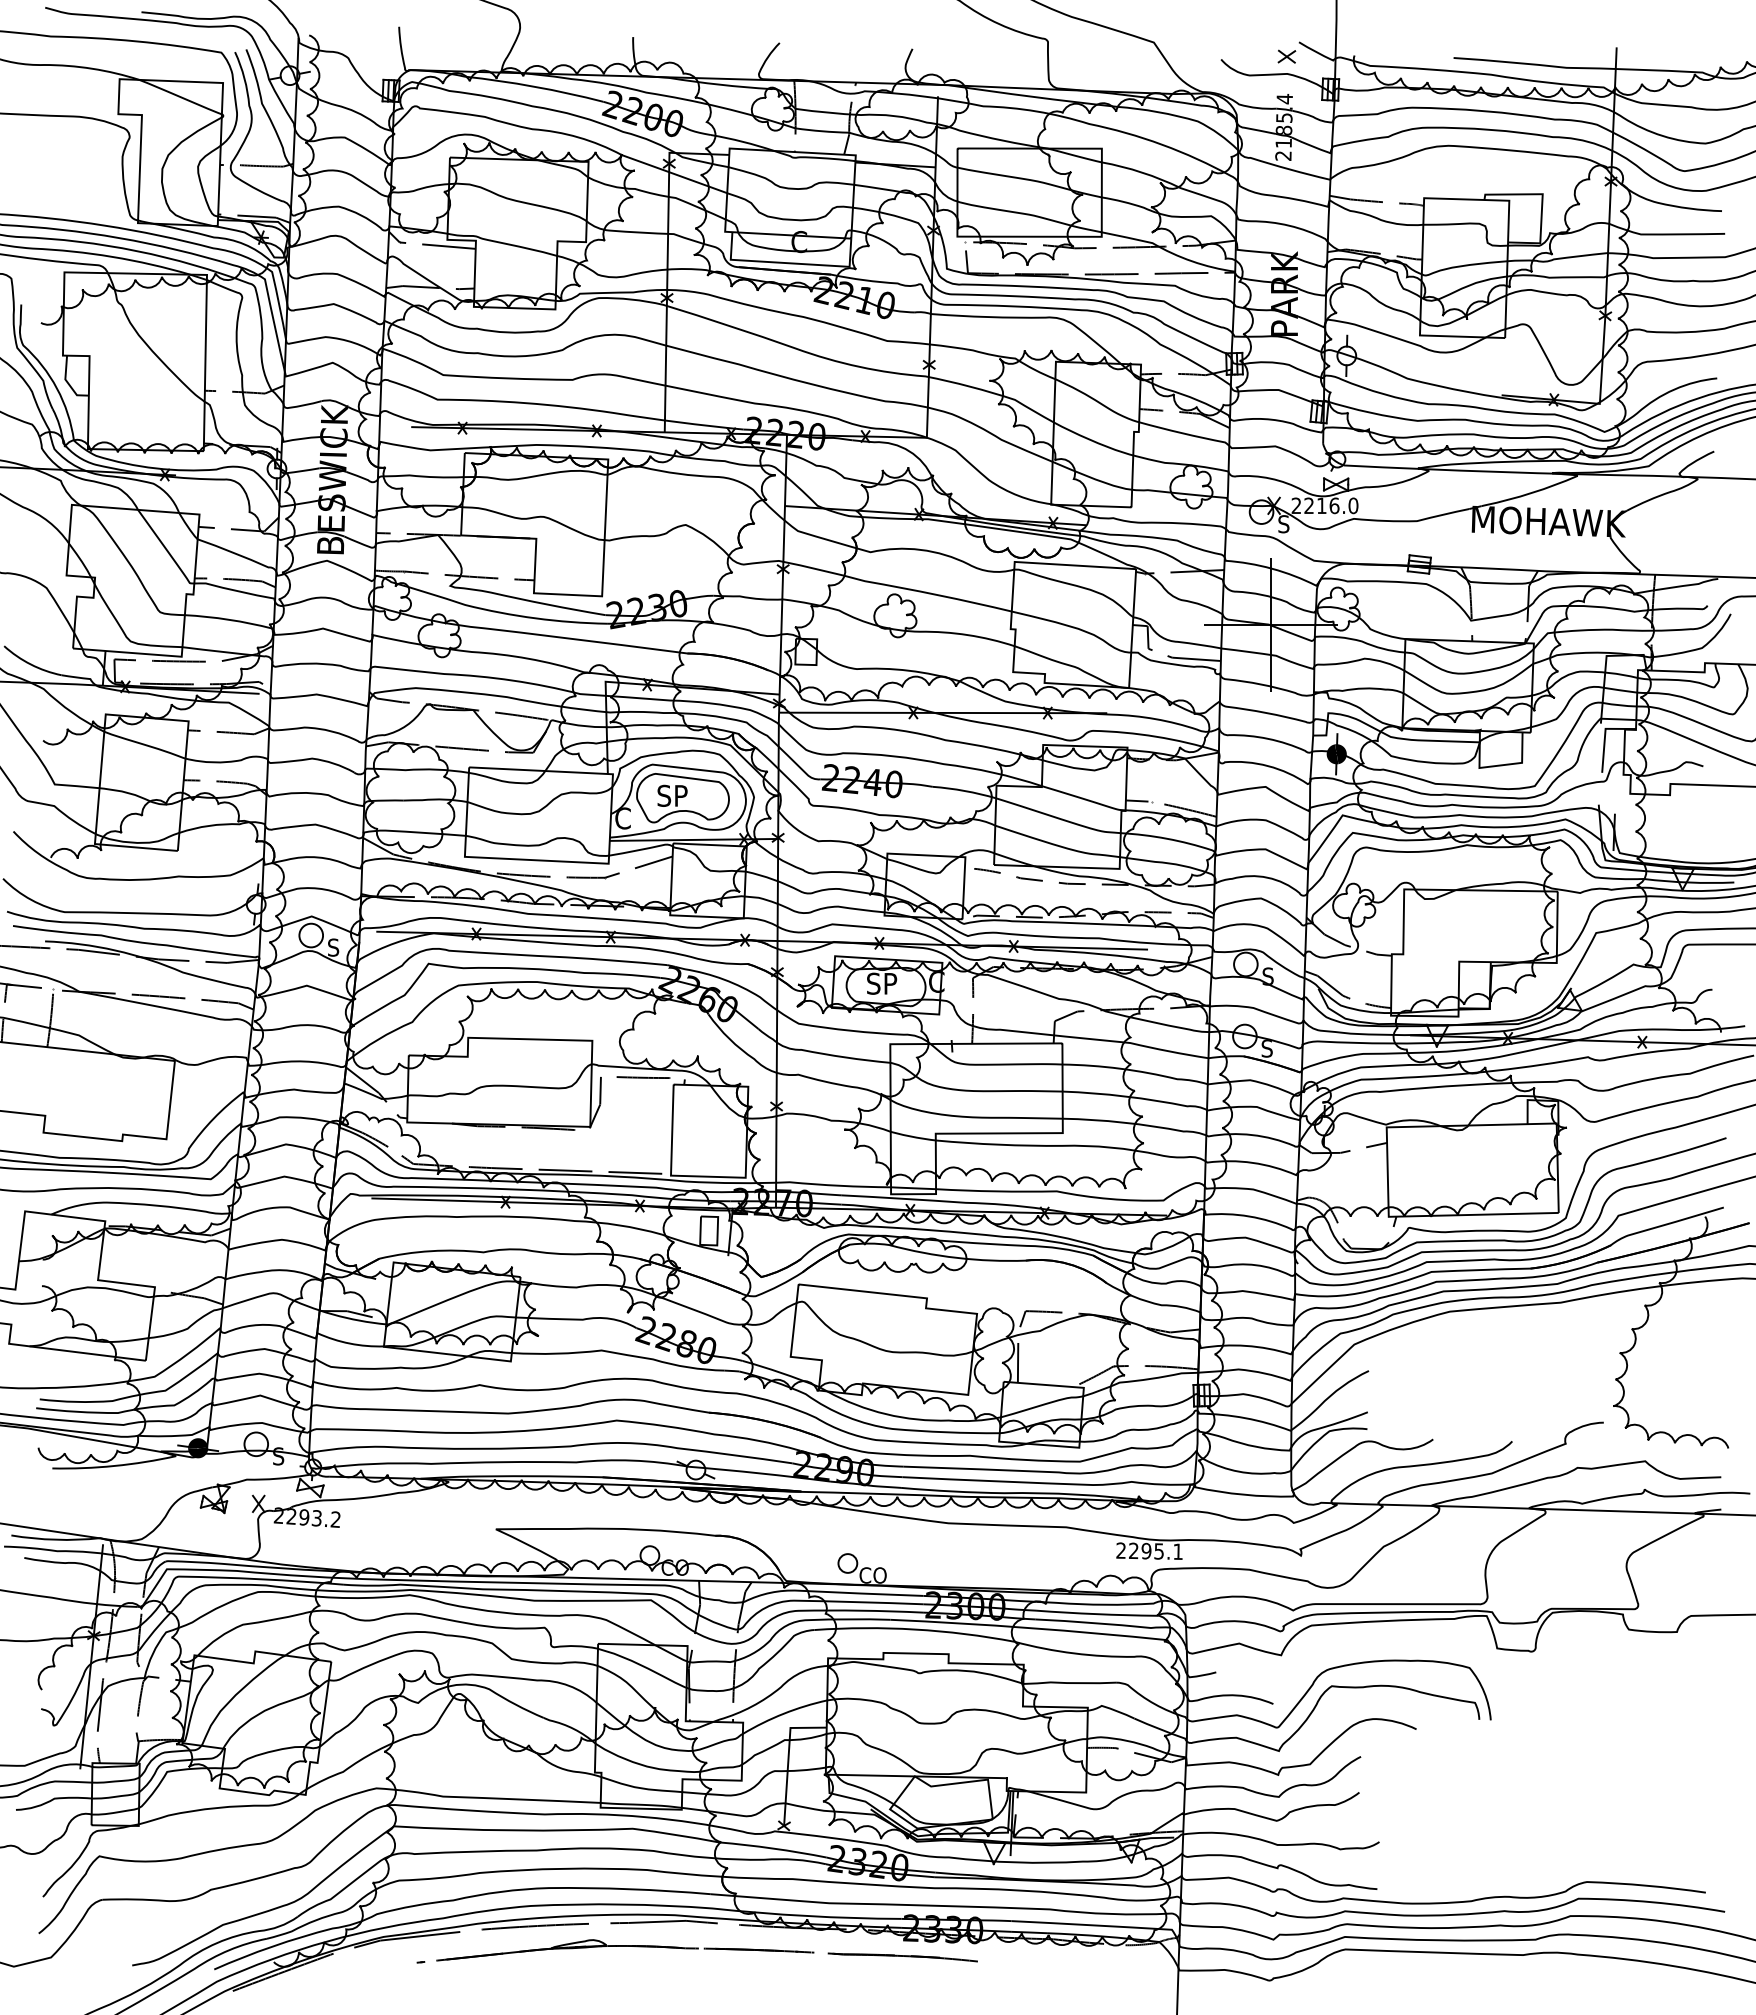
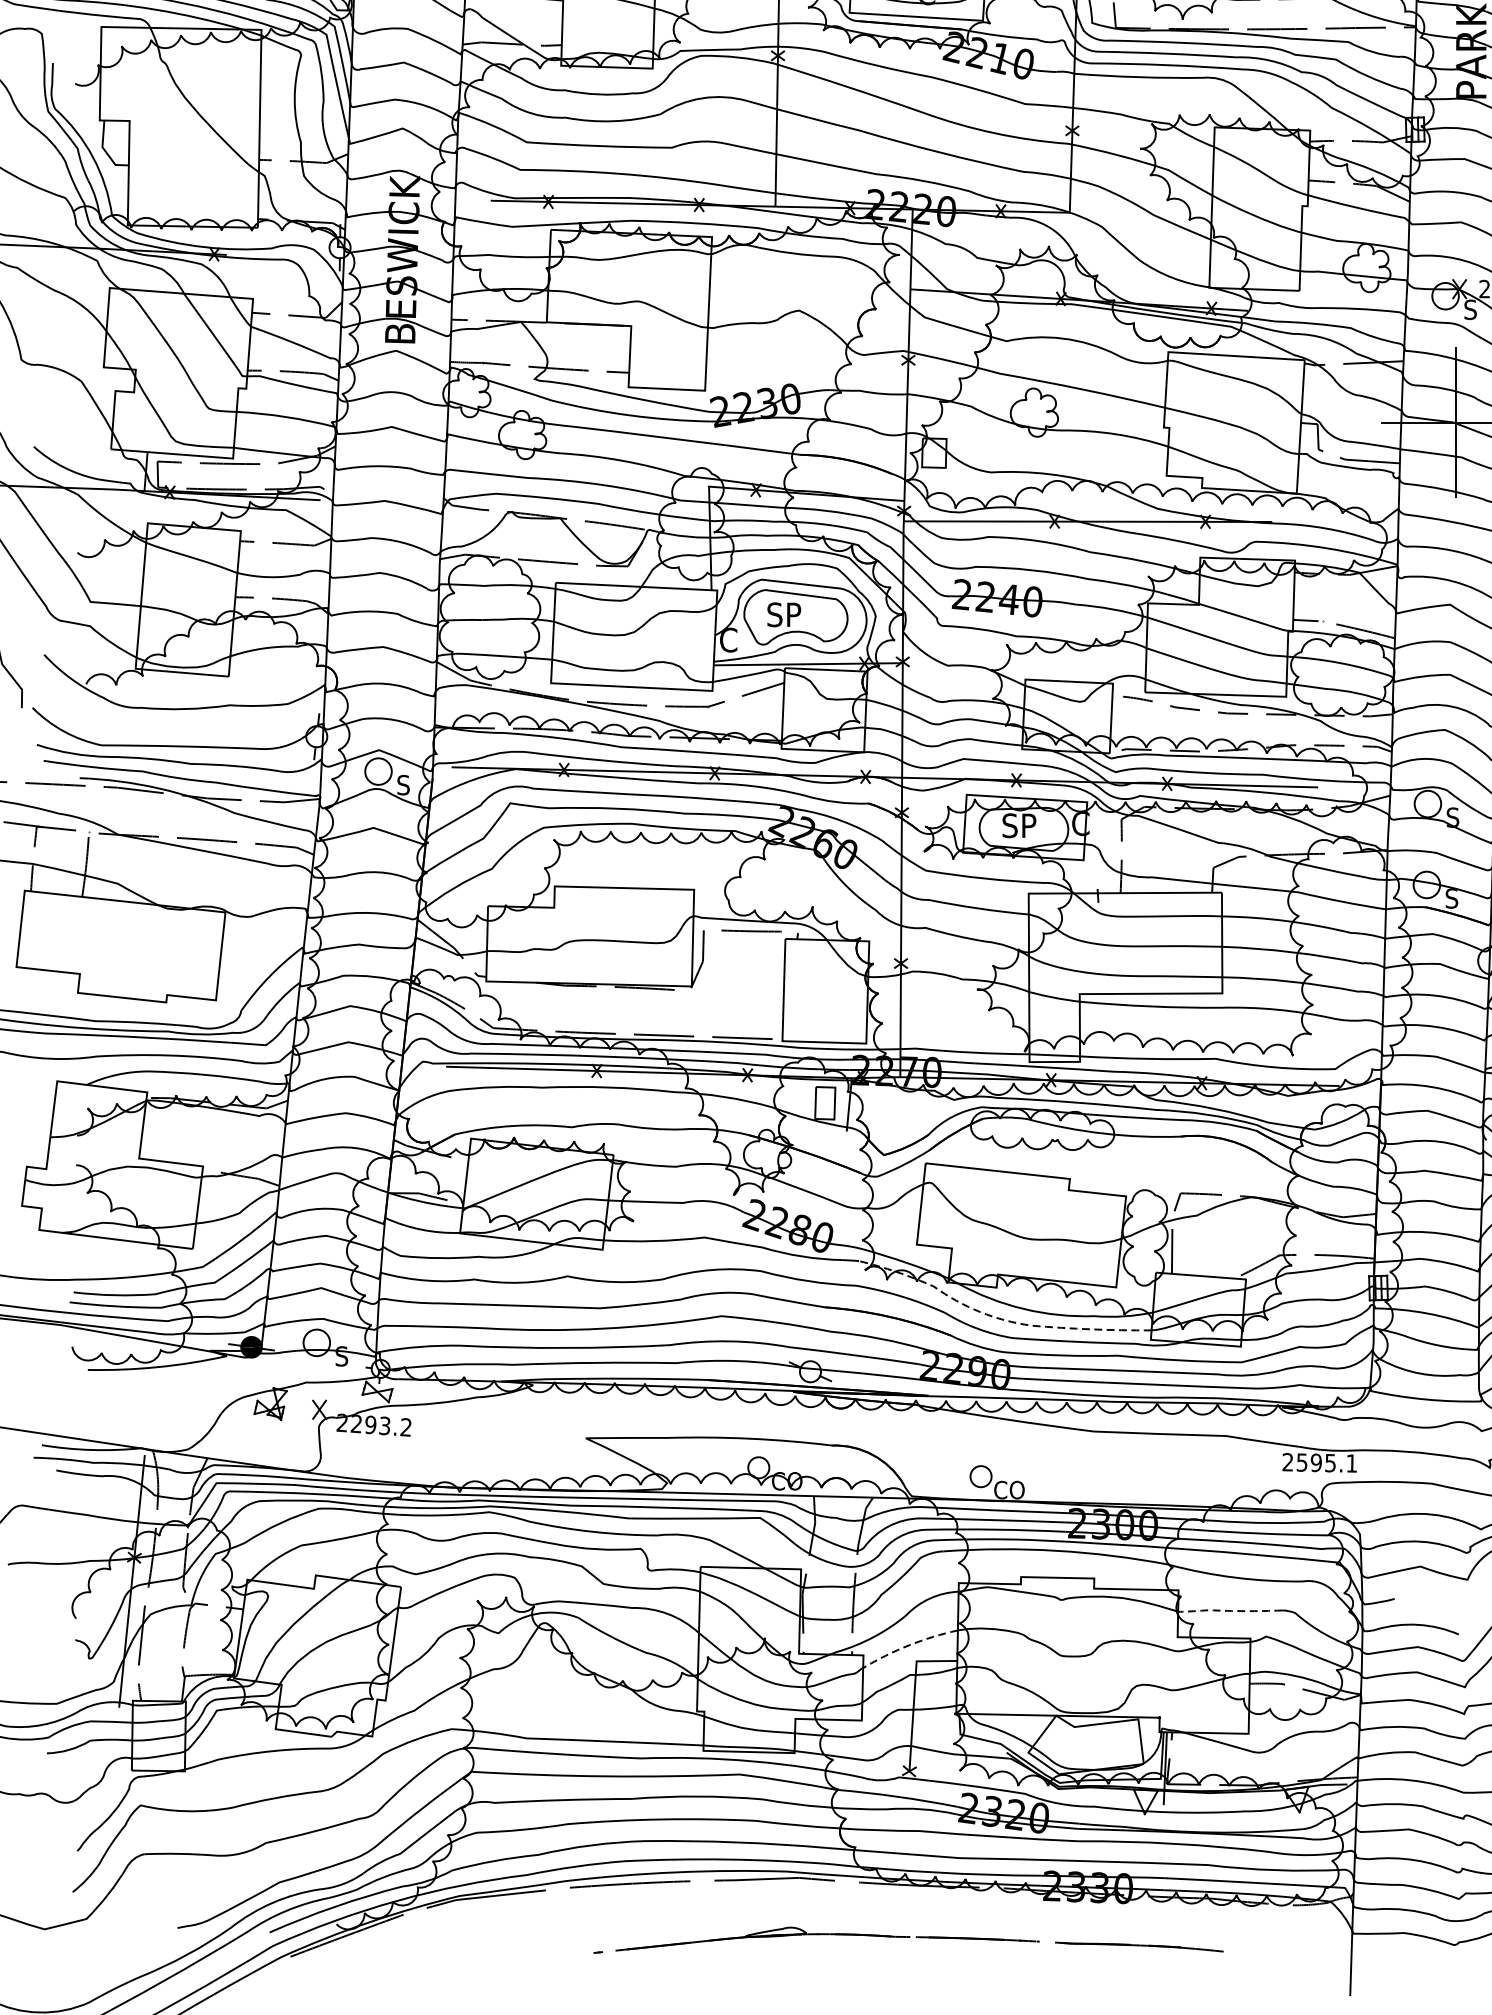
line: (861, 1422) -> (996, 1318), solid -> dashed
text: (1133, 1550) -> (1301, 1462), 2295.1 -> 2595.1
line: (1067, 1683) -> (1227, 1611), solid -> dashed
line: (783, 1713) -> (908, 1645), solid -> dashed
part: (696, 1951) -> (907, 1940), moved

